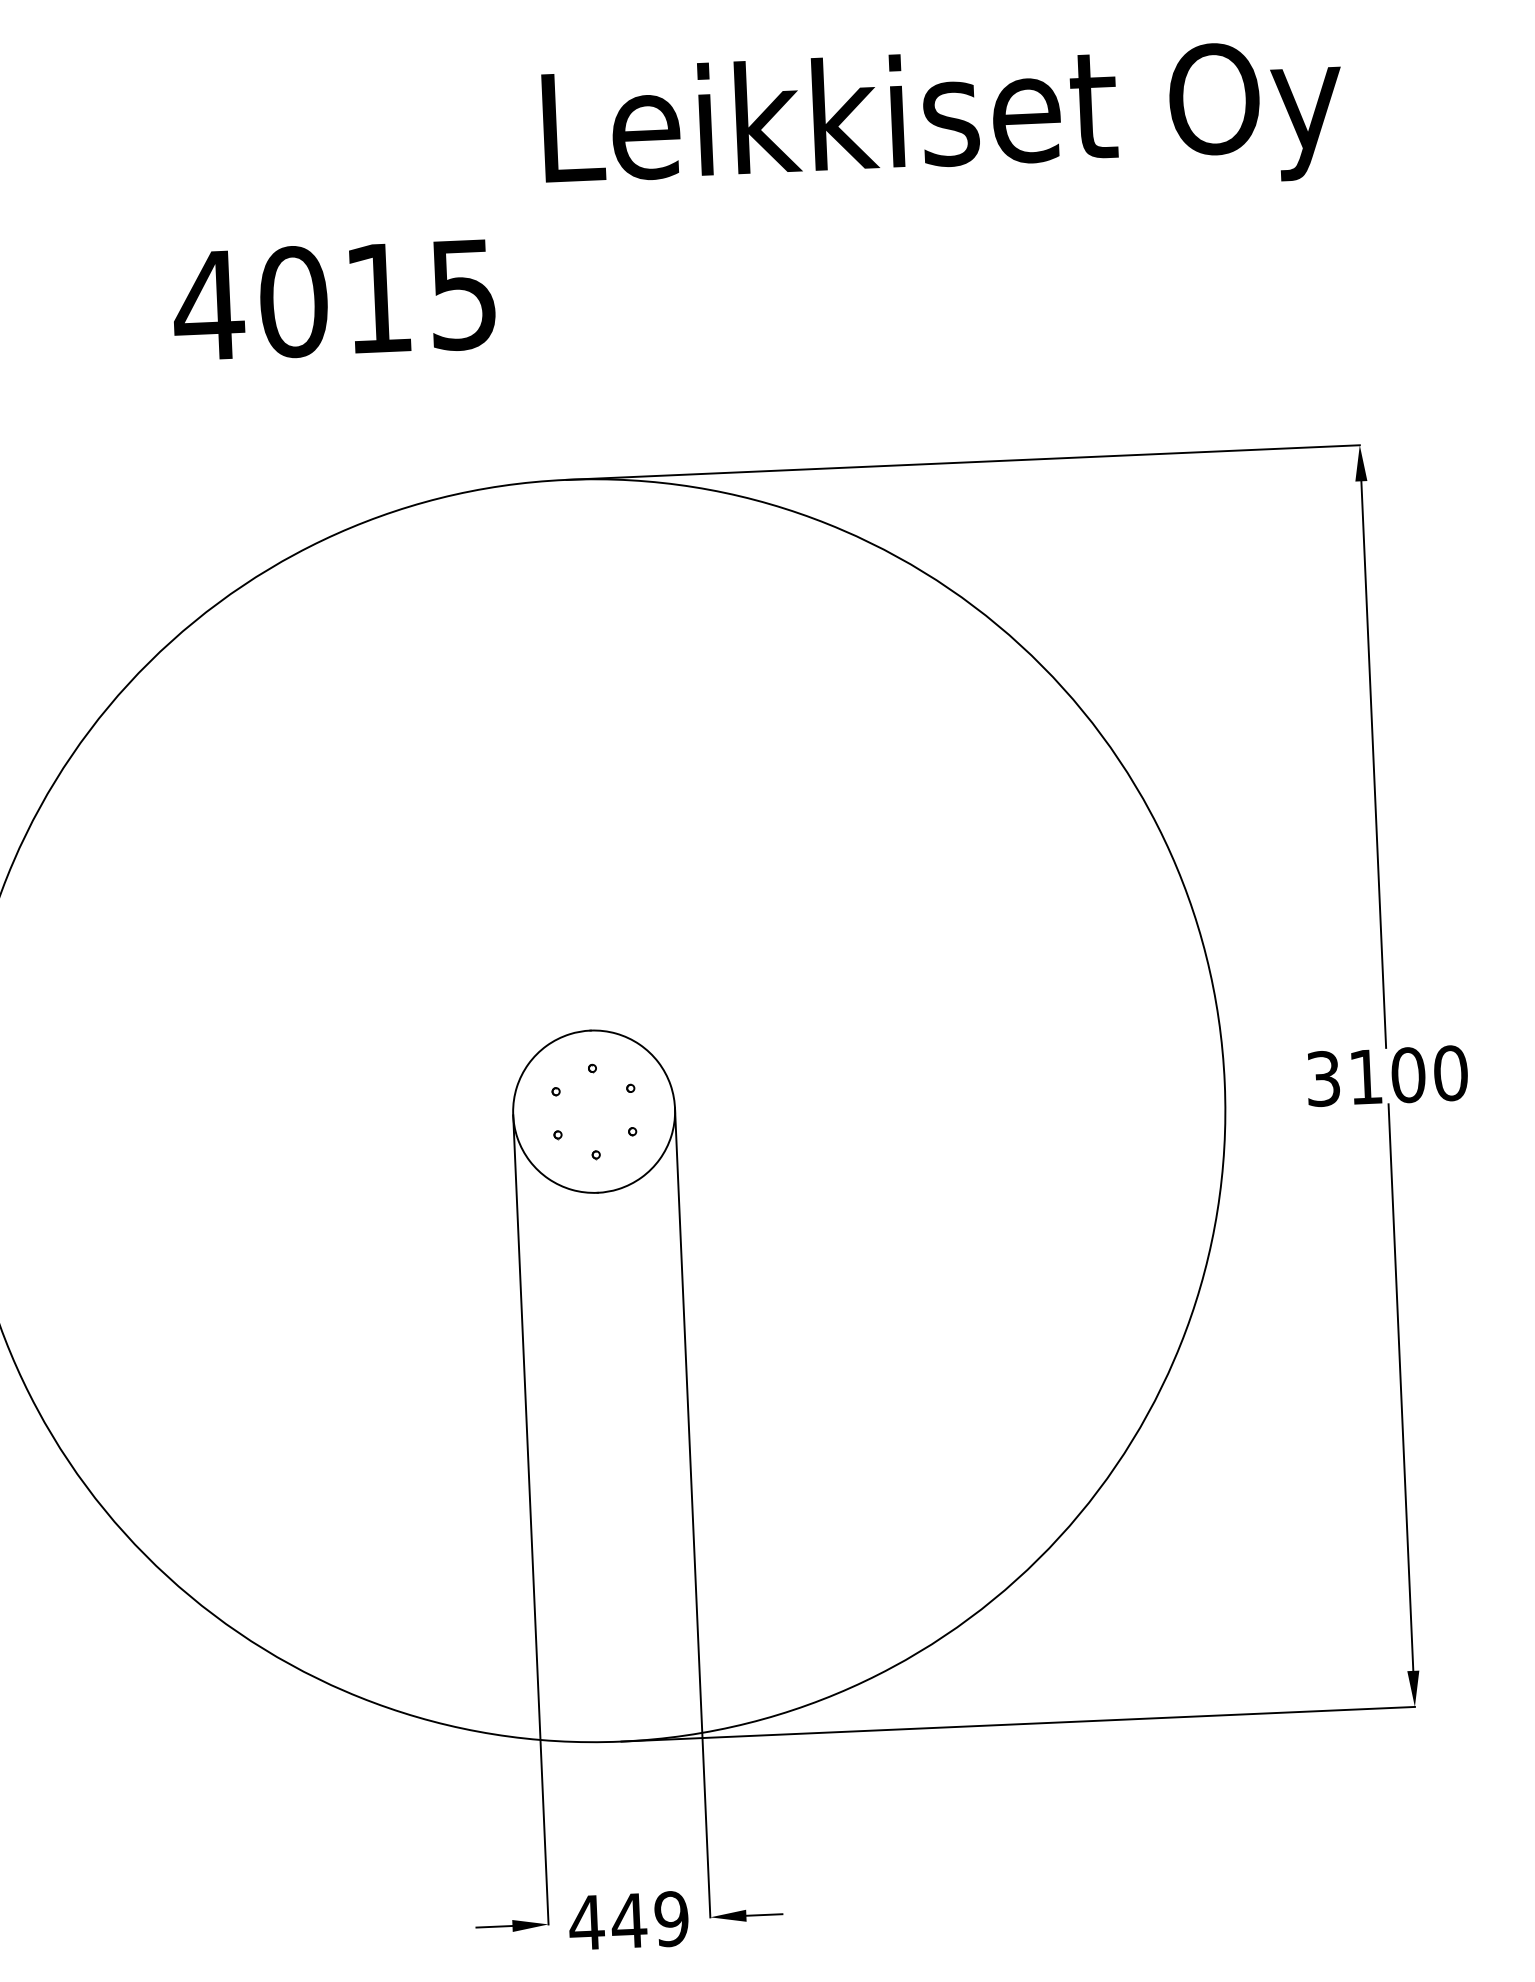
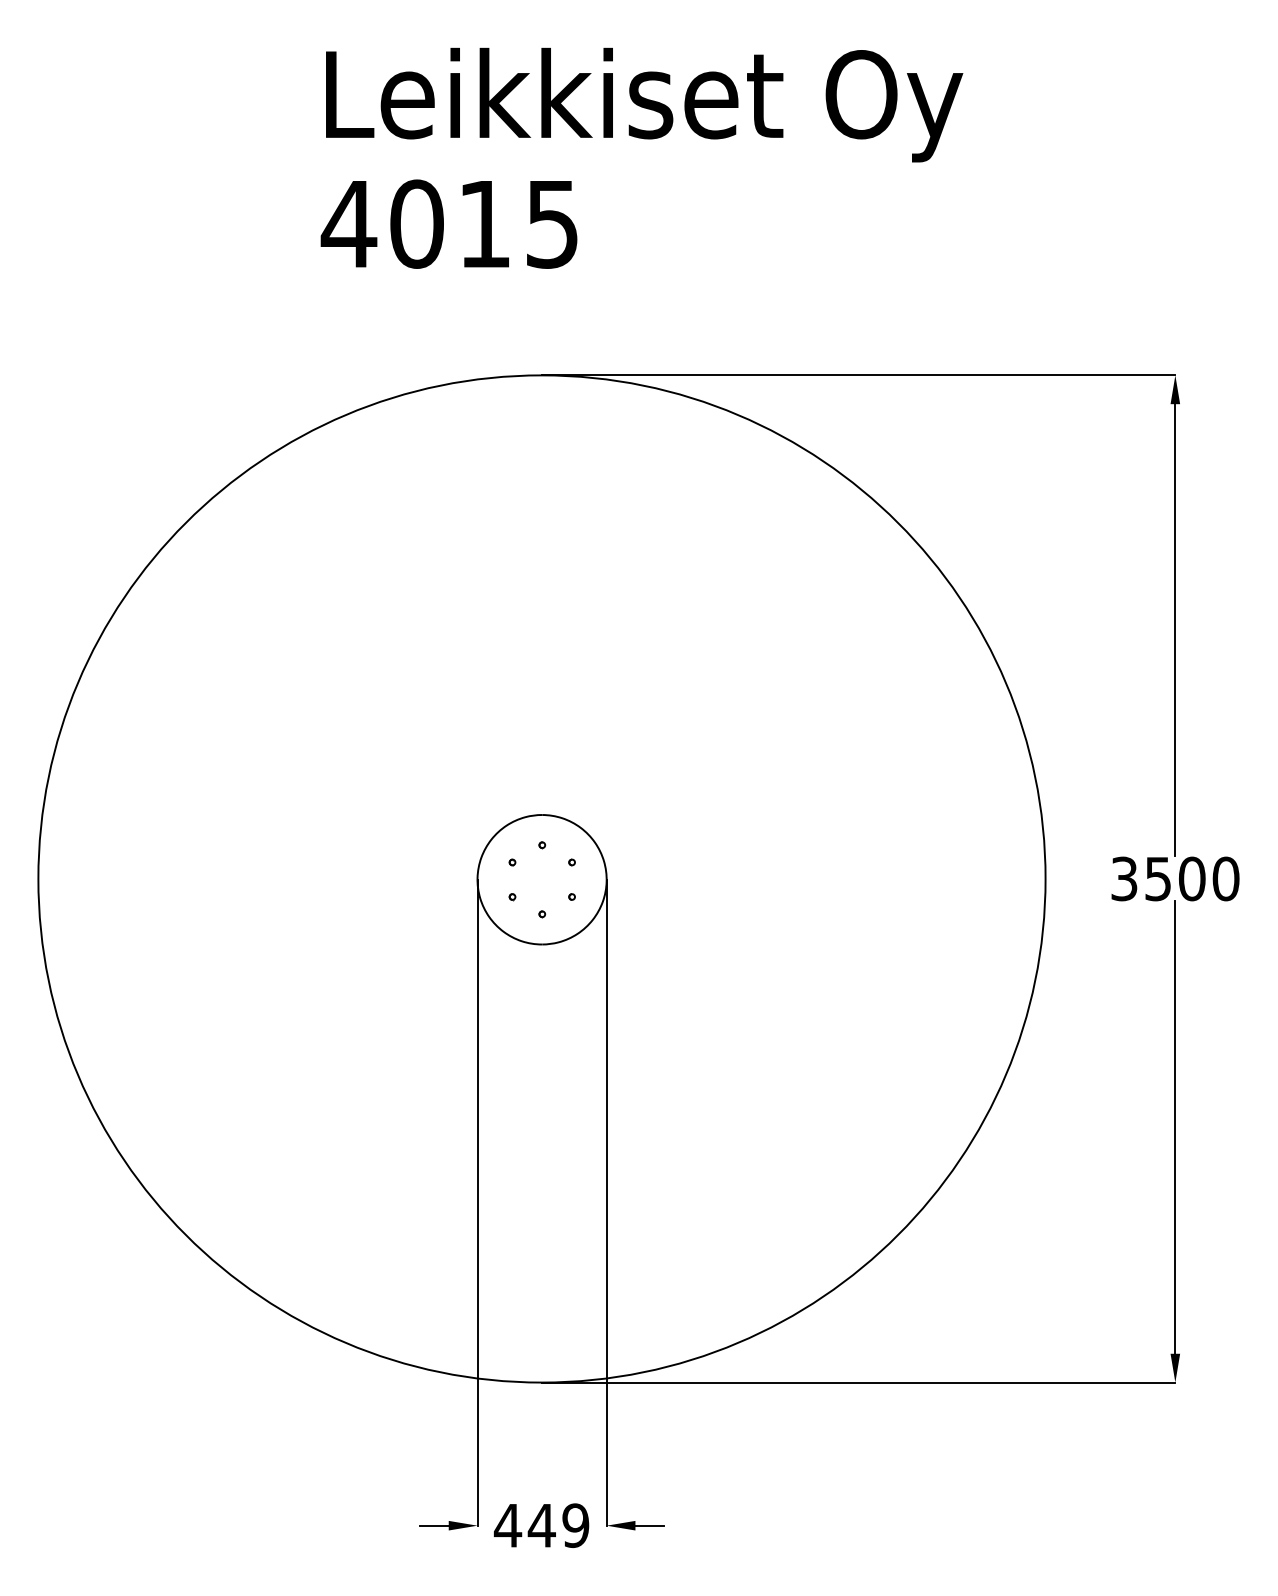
text: (943, 123) -> (644, 104), moved
text: (333, 299) -> (448, 223), moved
text: (1365, 1077) -> (1157, 879), 3100 -> 3500

